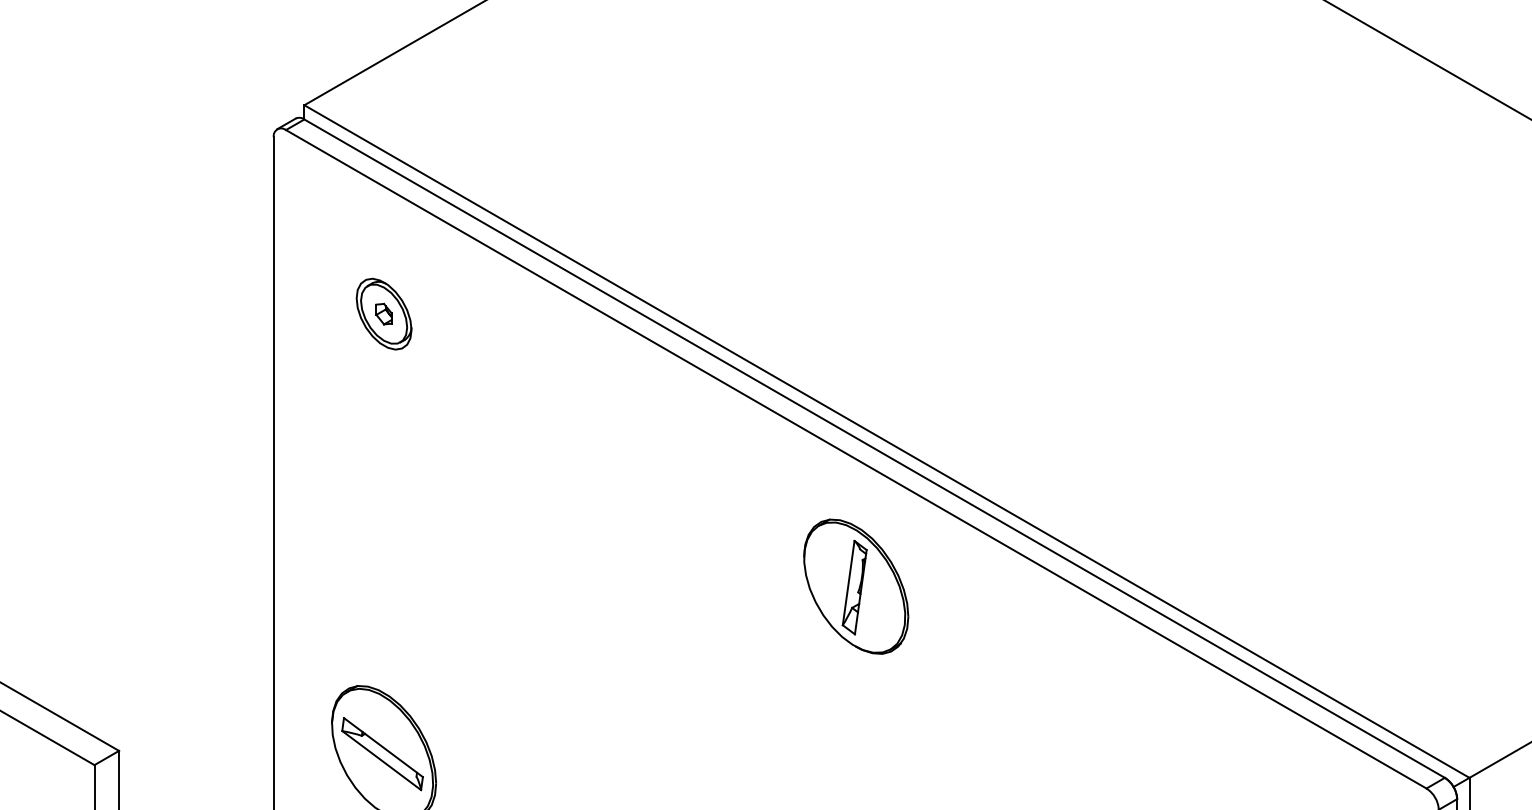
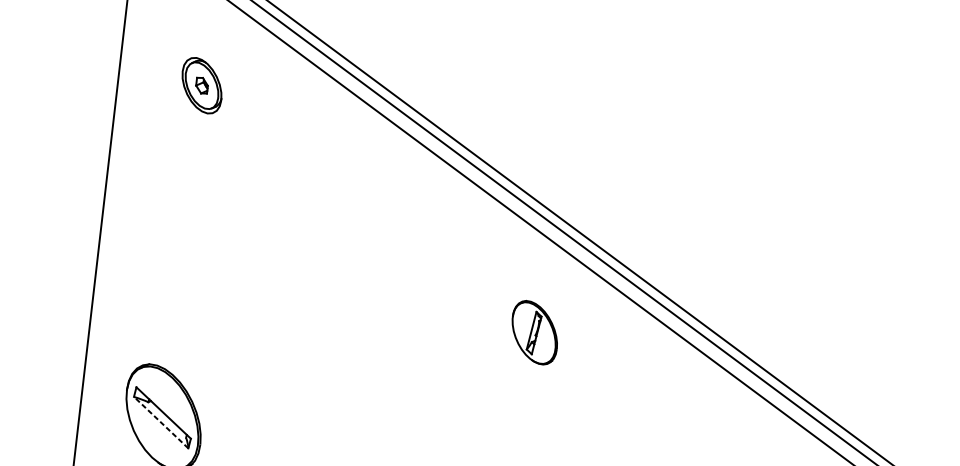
part: (856, 586) -> (535, 332), size x0.6
line: (381, 760) -> (161, 422), solid -> dashed

